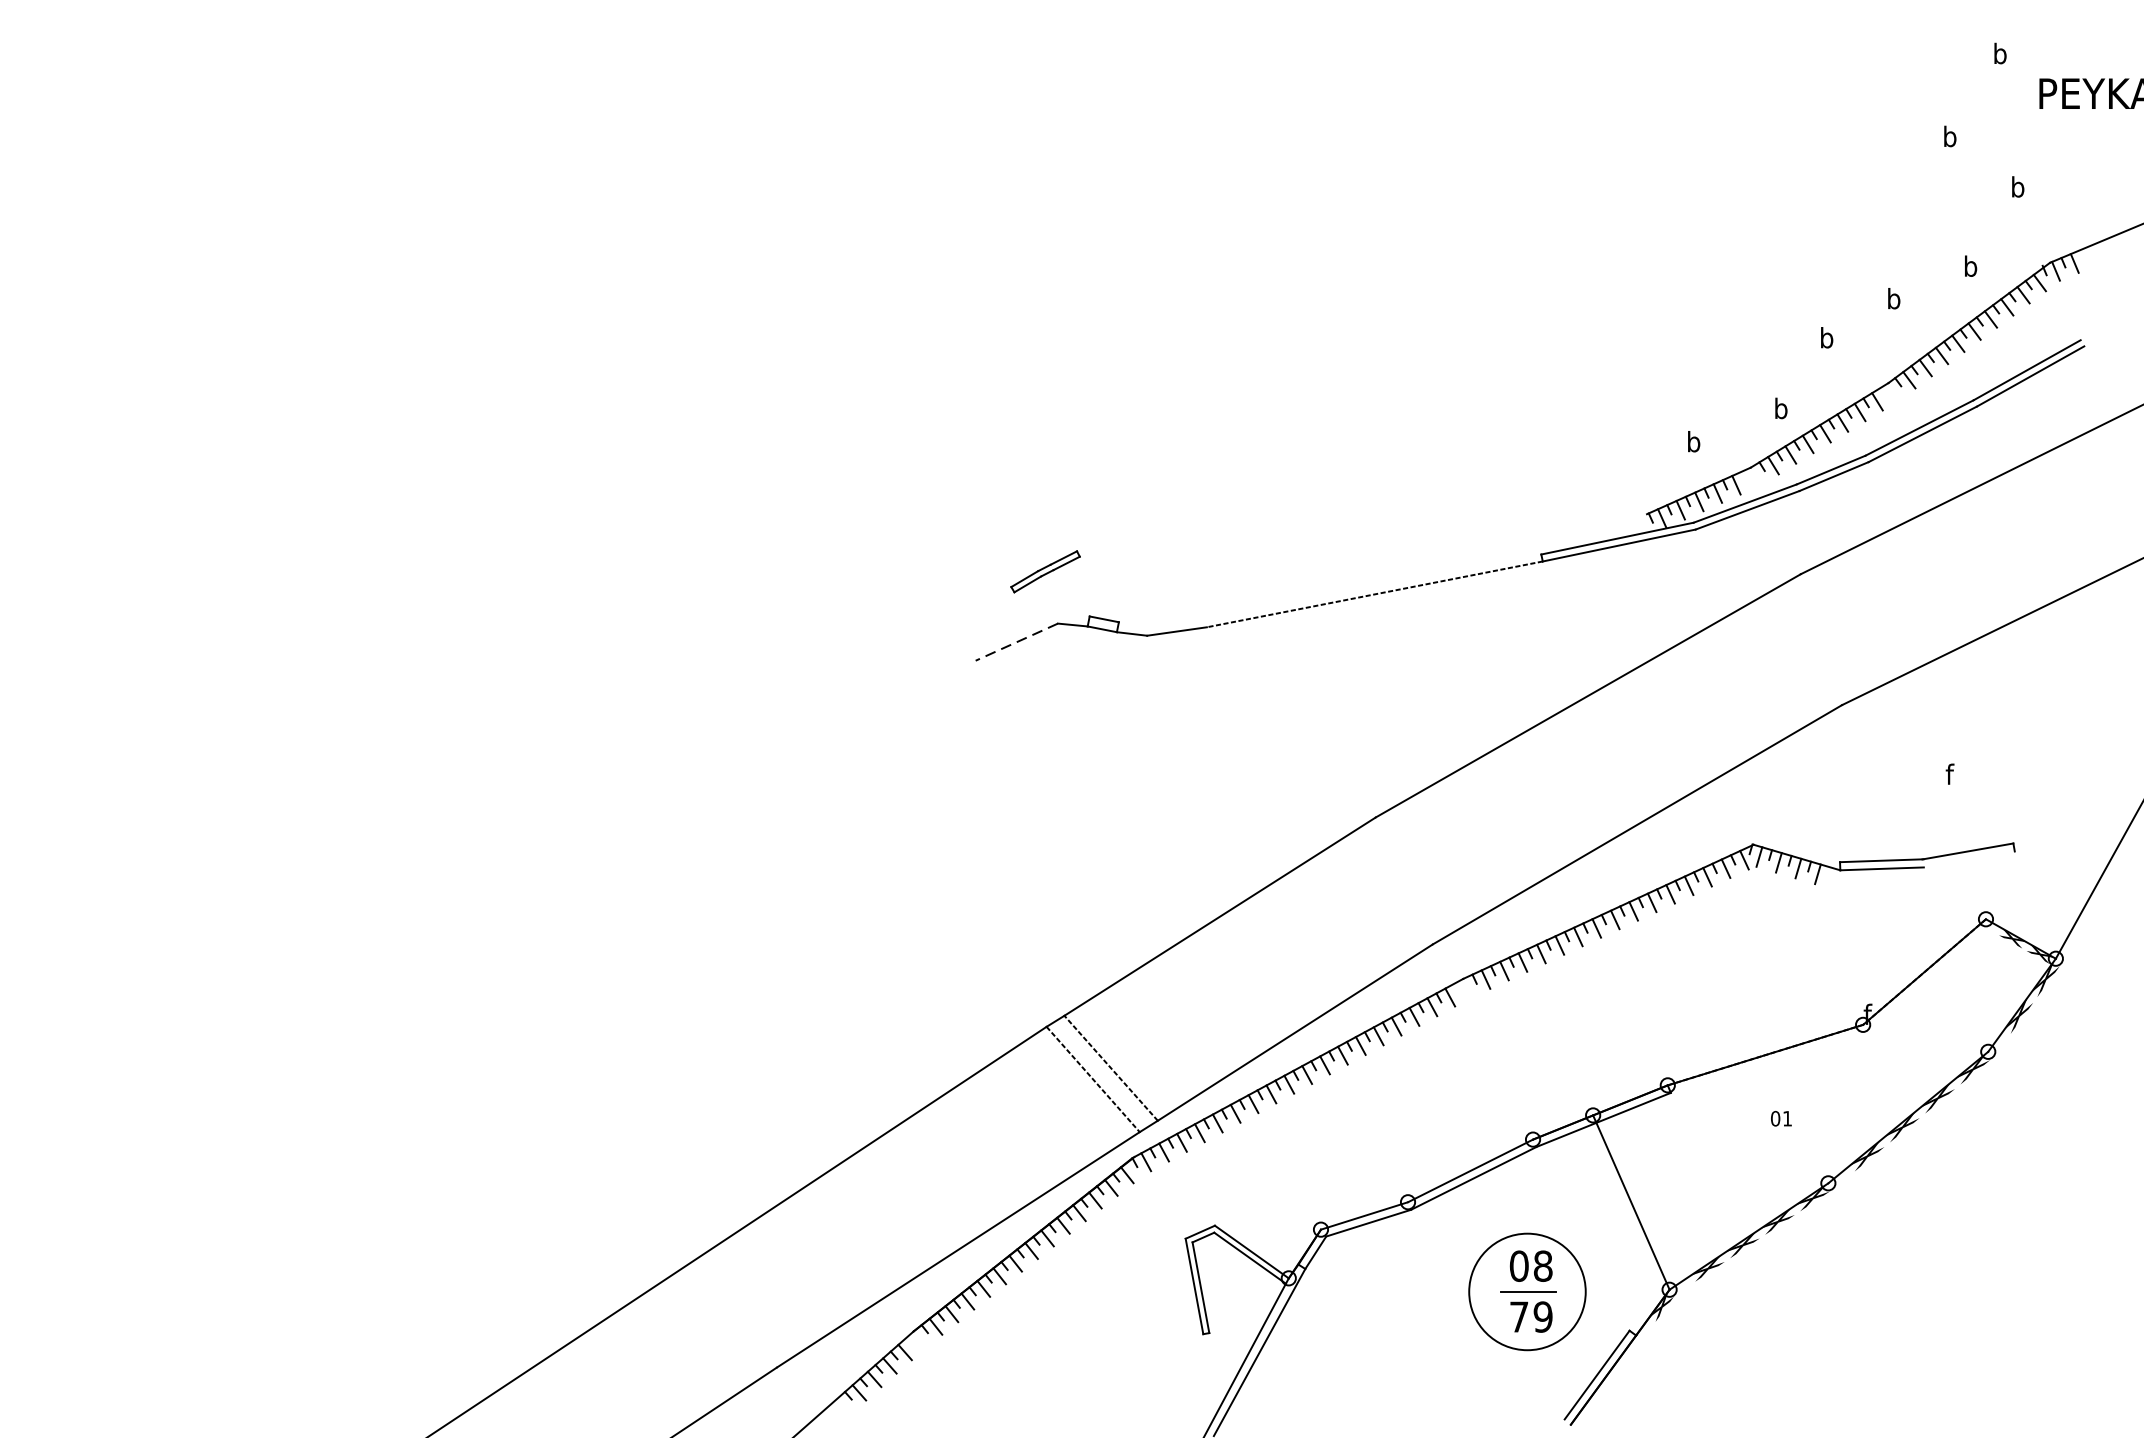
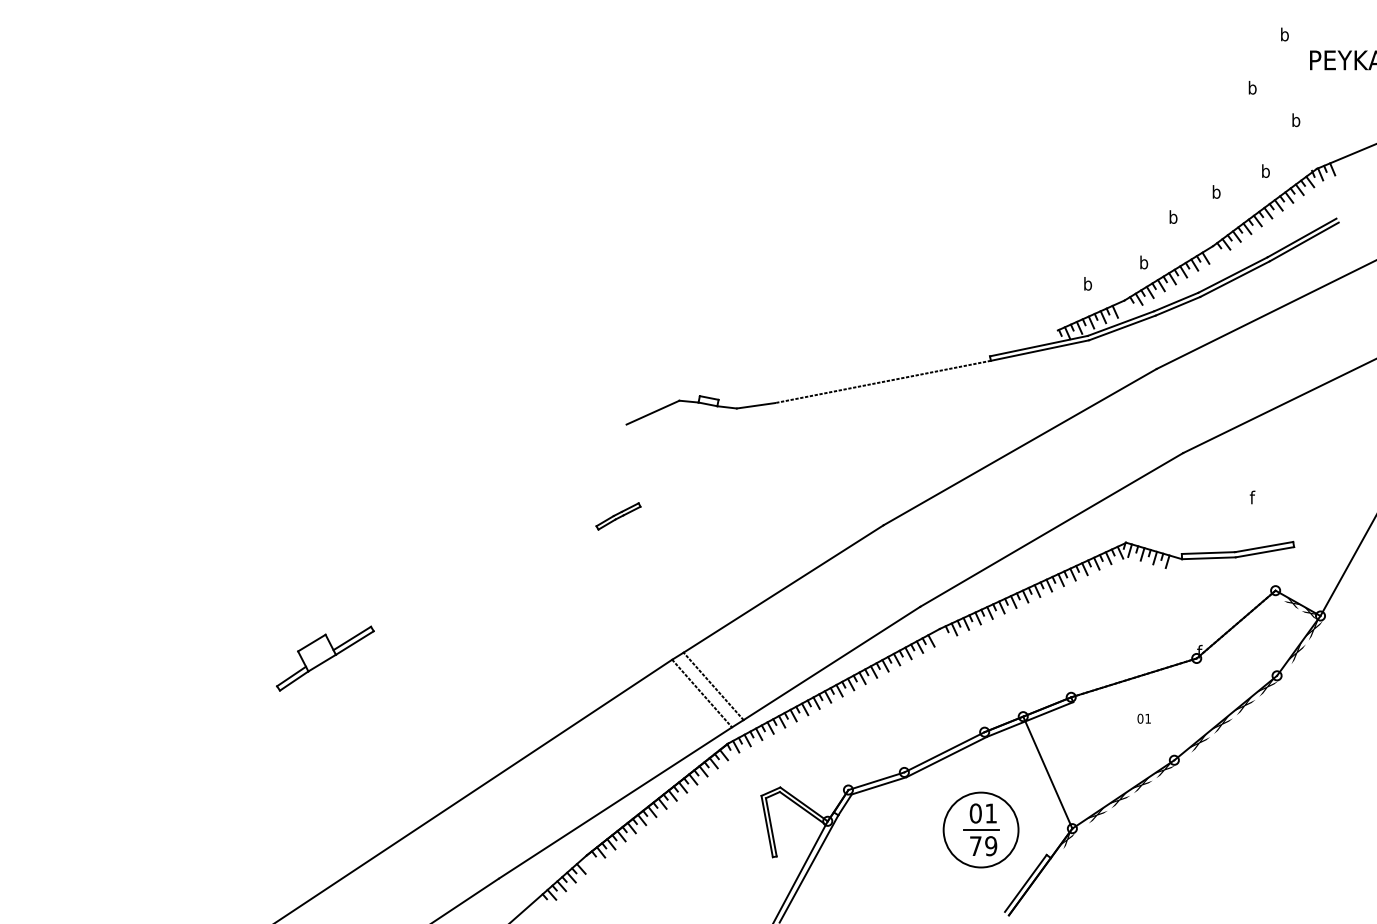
part: (1045, 571) -> (618, 516), moved
line: (1017, 641) -> (653, 412), dashed -> solid
line: (1968, 859) -> (1264, 552), added
part: (506, 1024) -> (325, 658), added
text: (1543, 1266) -> (991, 813), 08 -> 01

